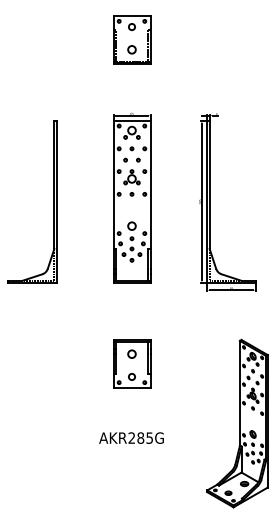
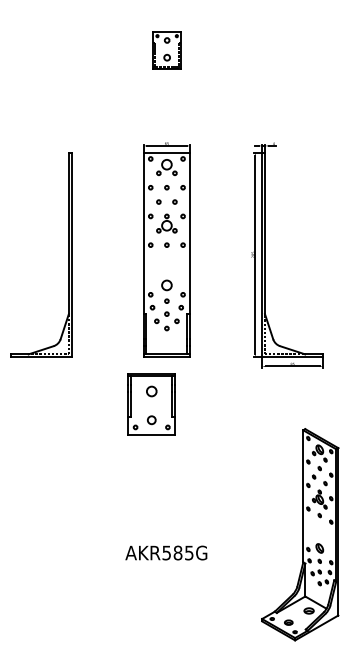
part: (132, 39) -> (167, 49), size x0.6
part: (132, 363) -> (152, 403), moved
text: (131, 437) -> (166, 552), AKR285G -> AKR585G

